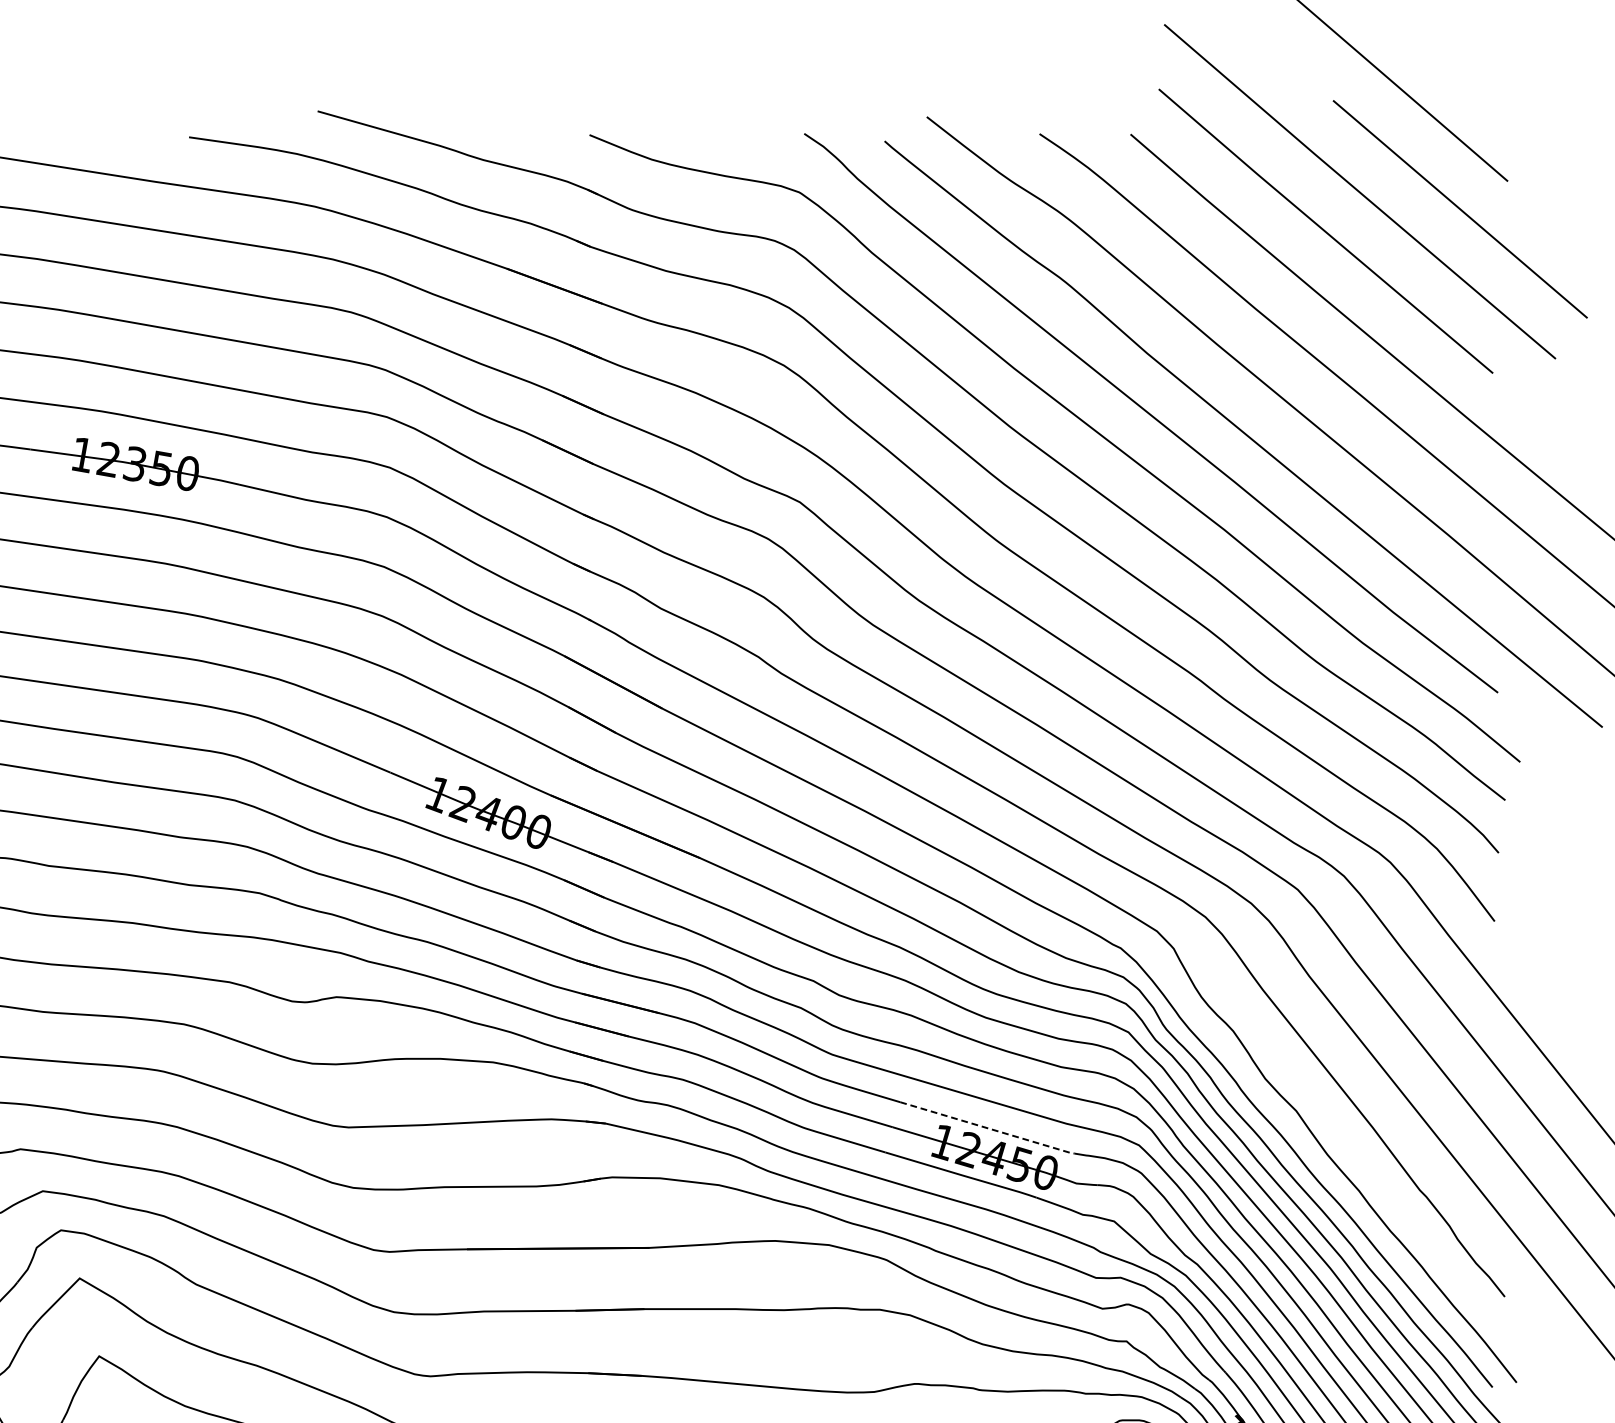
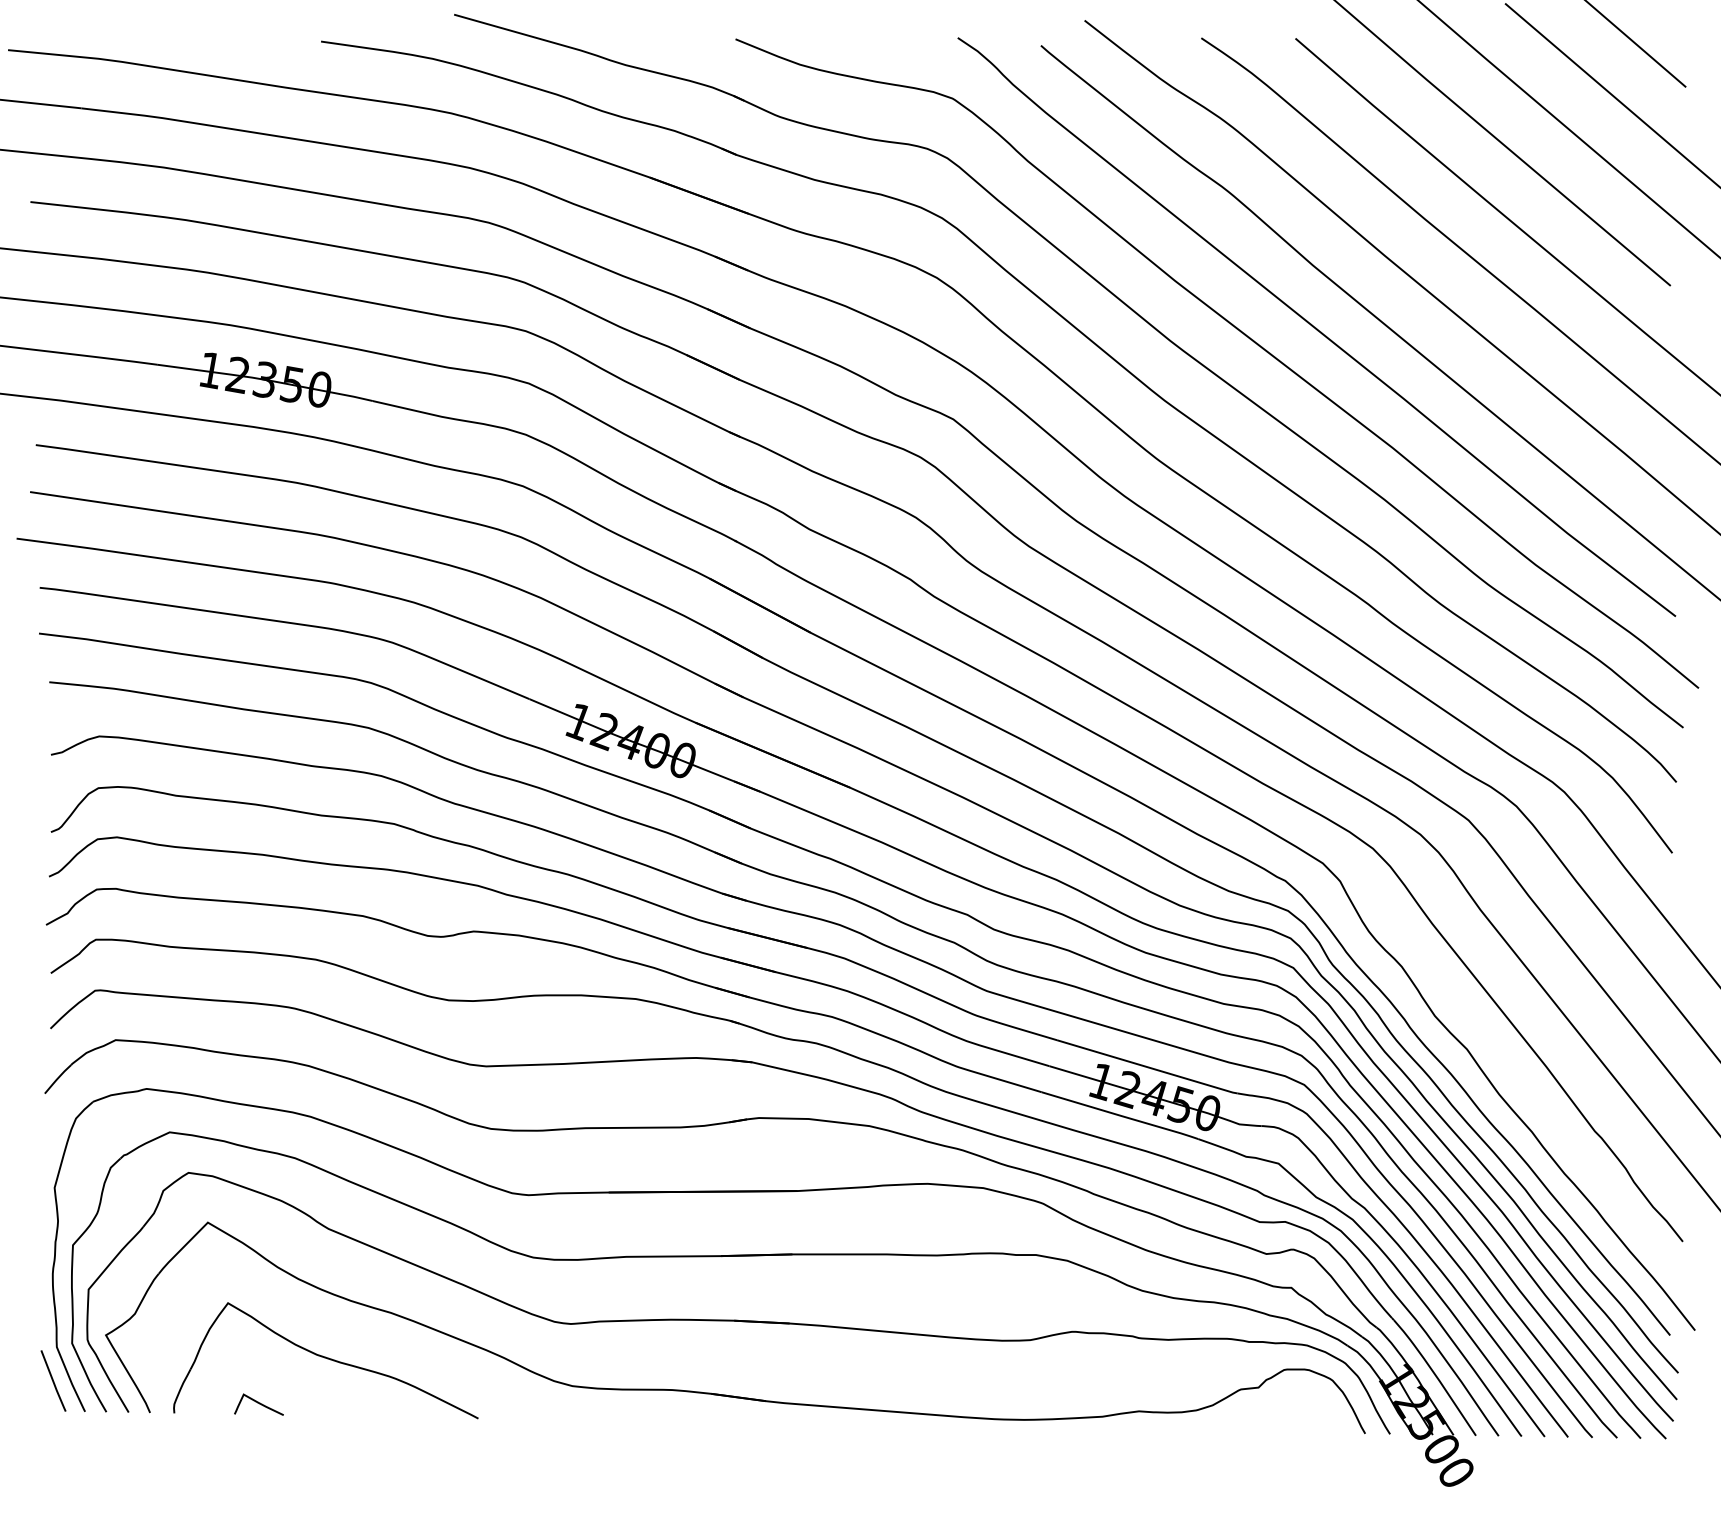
line: (987, 1128) -> (1147, 1067), dashed -> solid

